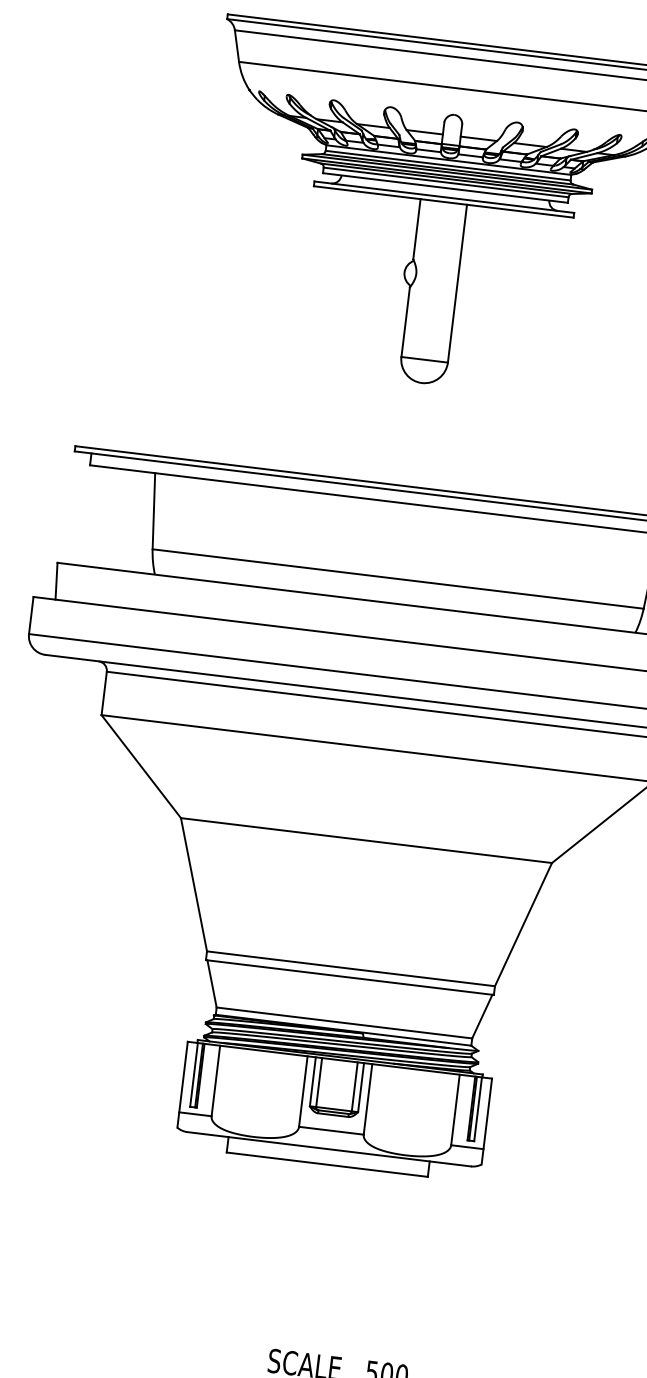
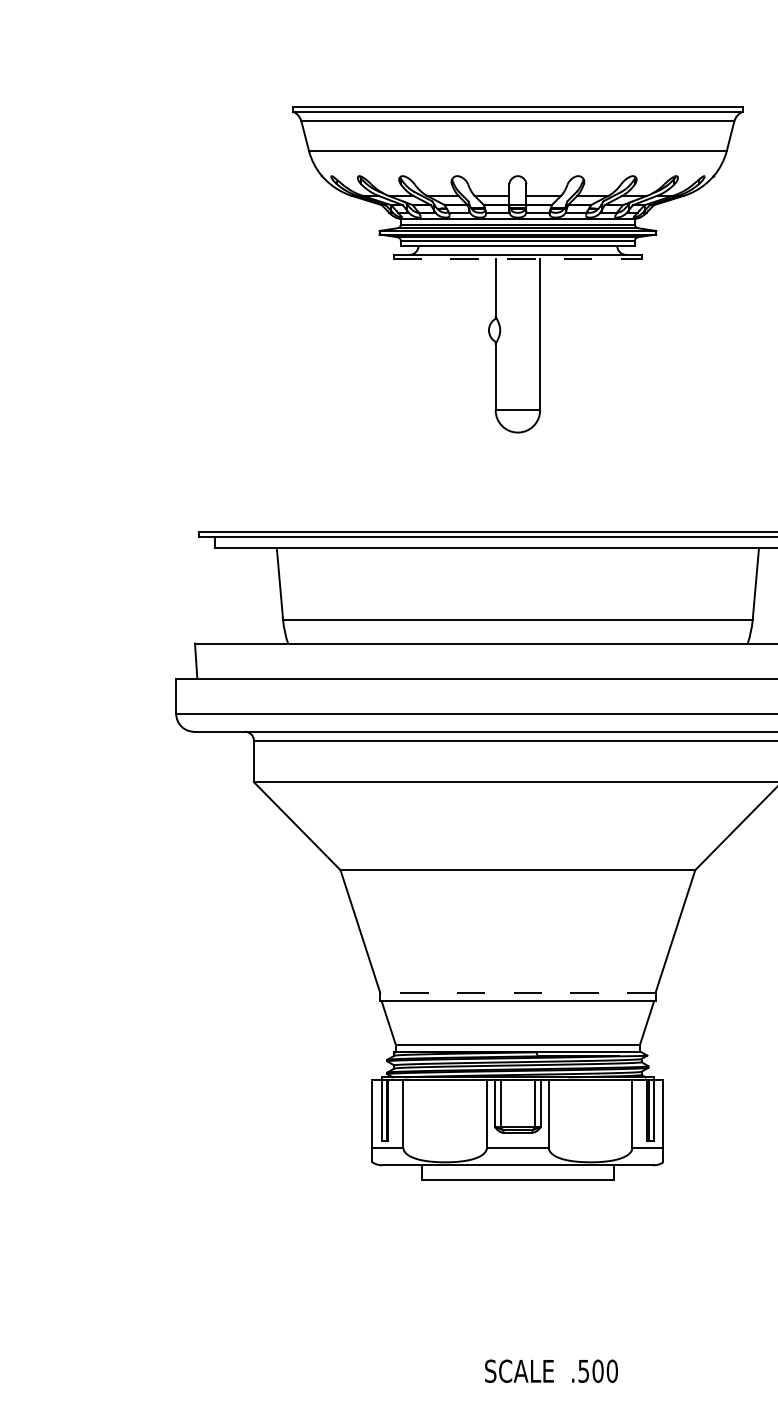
line: (444, 202) -> (518, 259), solid -> dashed
line: (350, 968) -> (517, 992), solid -> dashed

